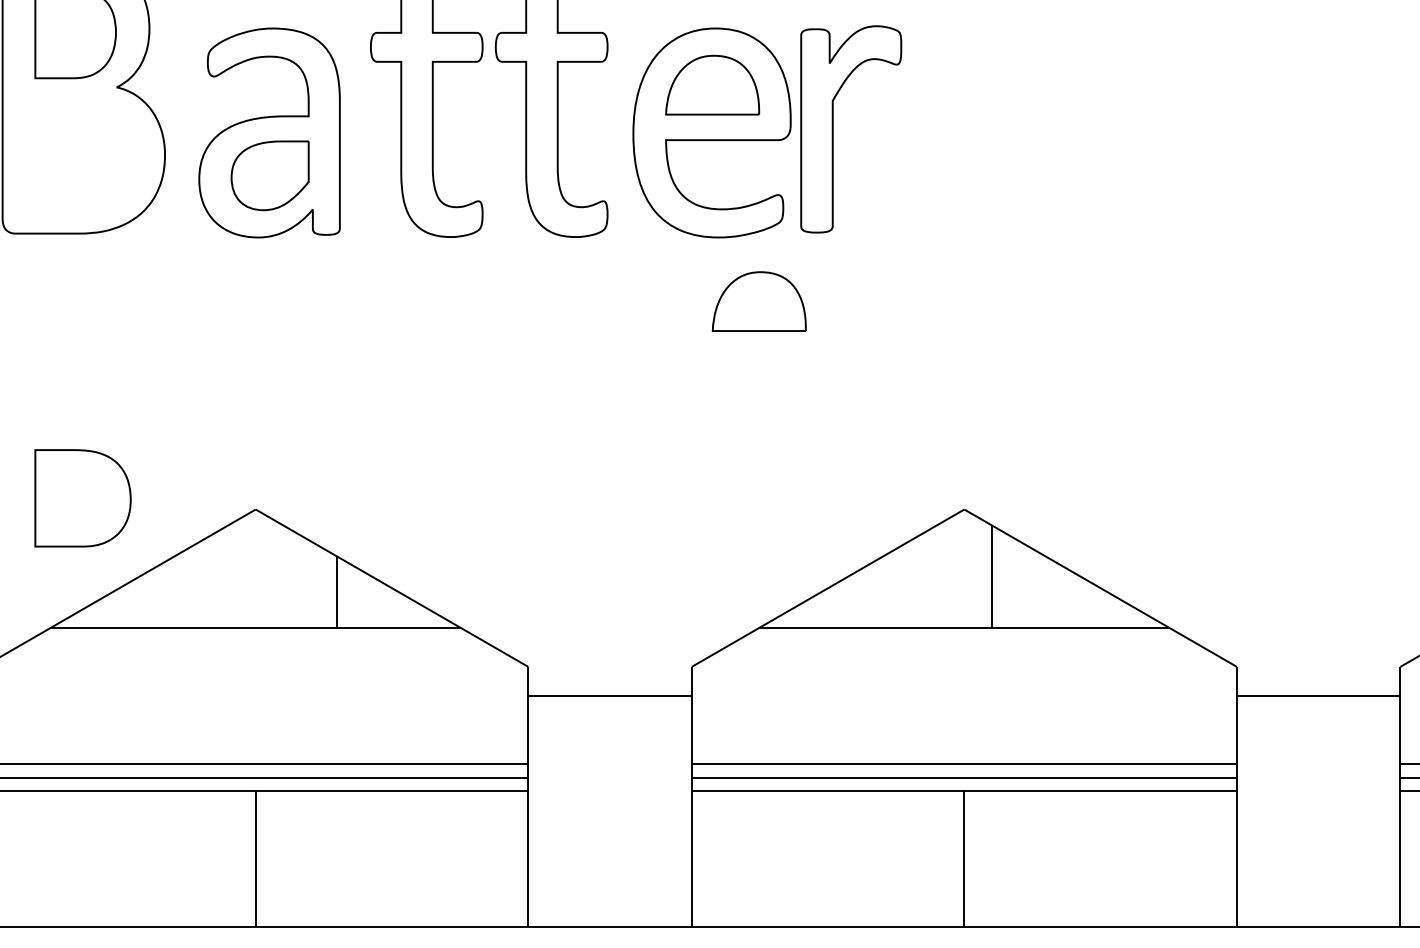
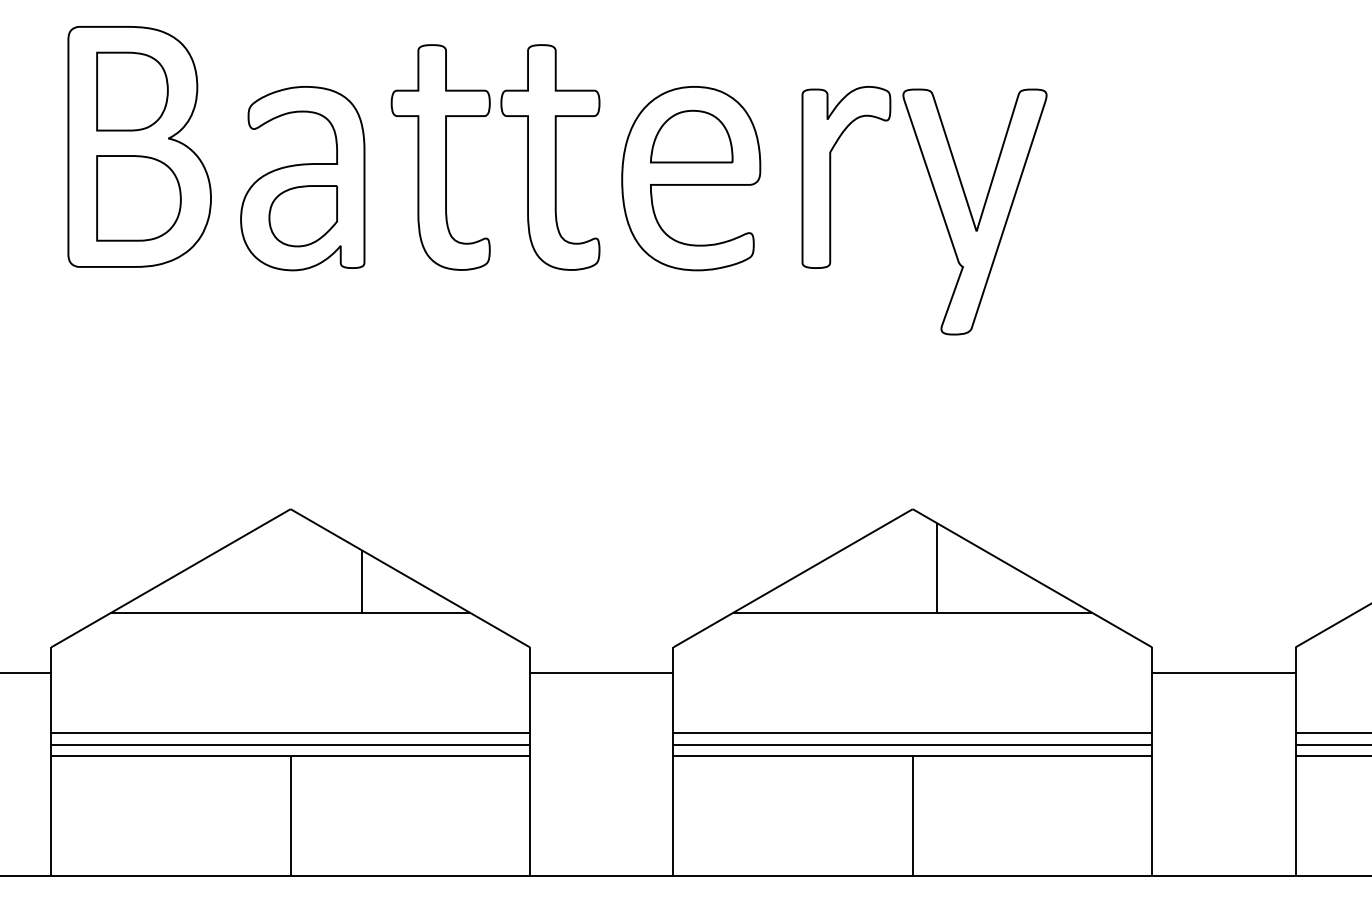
part: (834, 129) -> (831, 177), moved
part: (1034, 170) -> (974, 211), added
part: (759, 301) -> (732, 326), removed
part: (82, 498) -> (138, 198), moved

